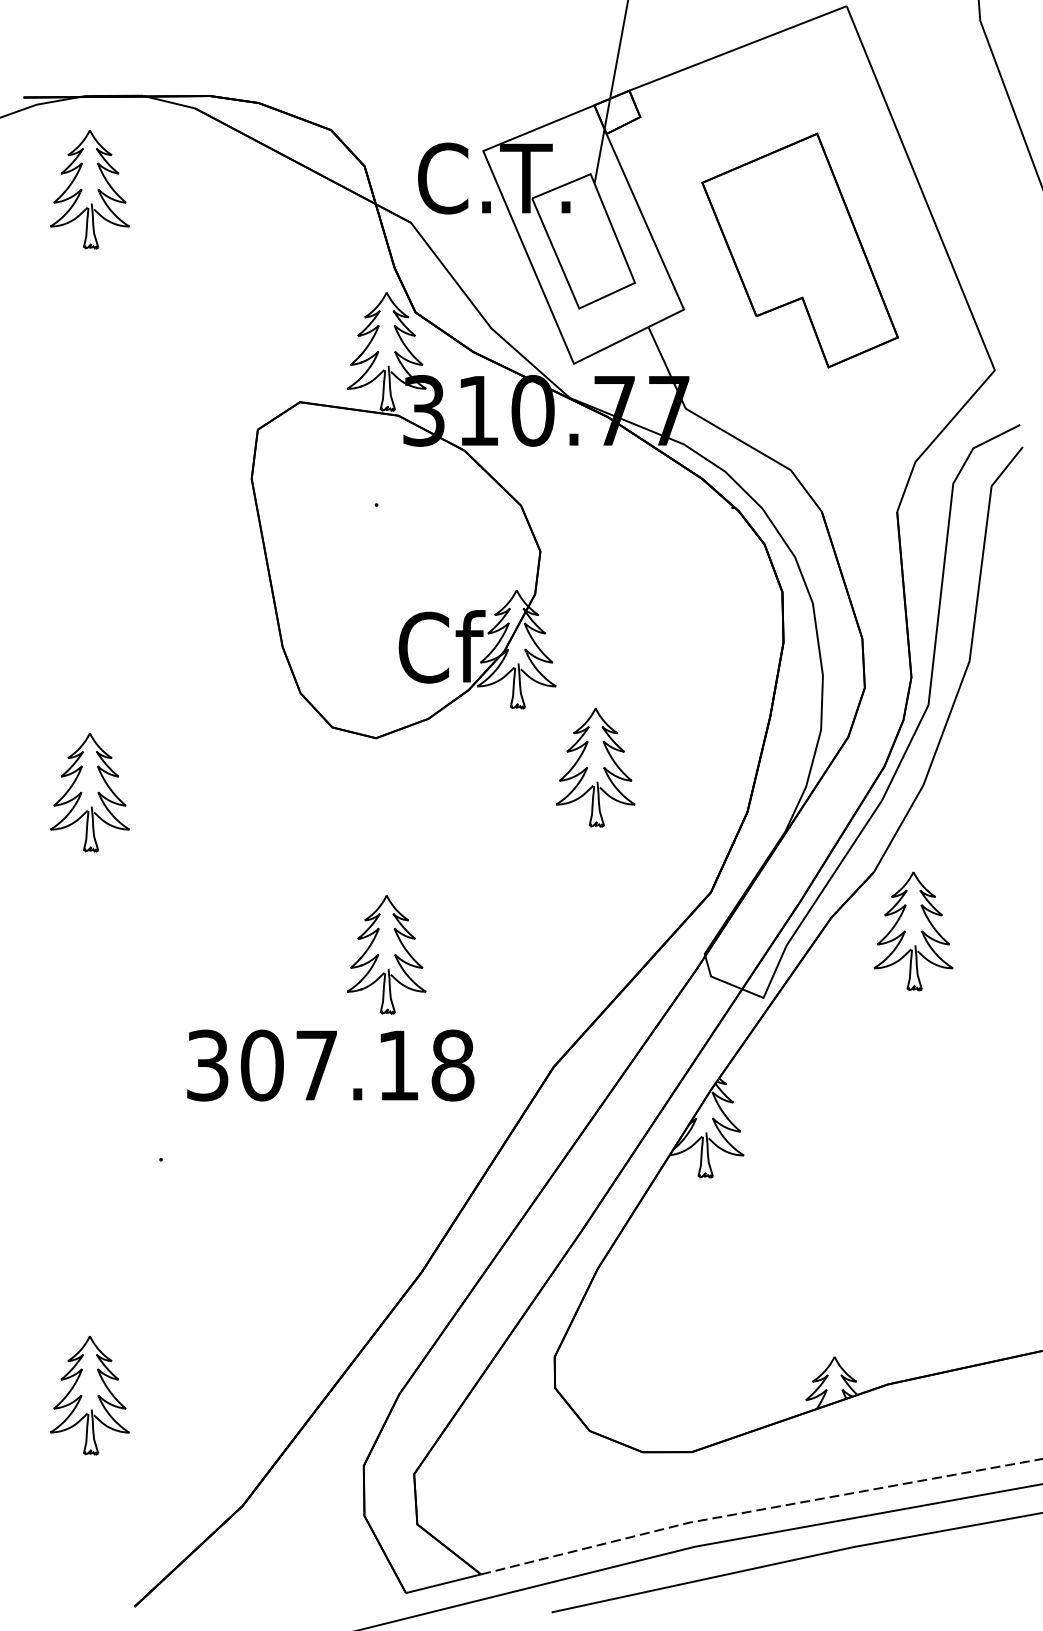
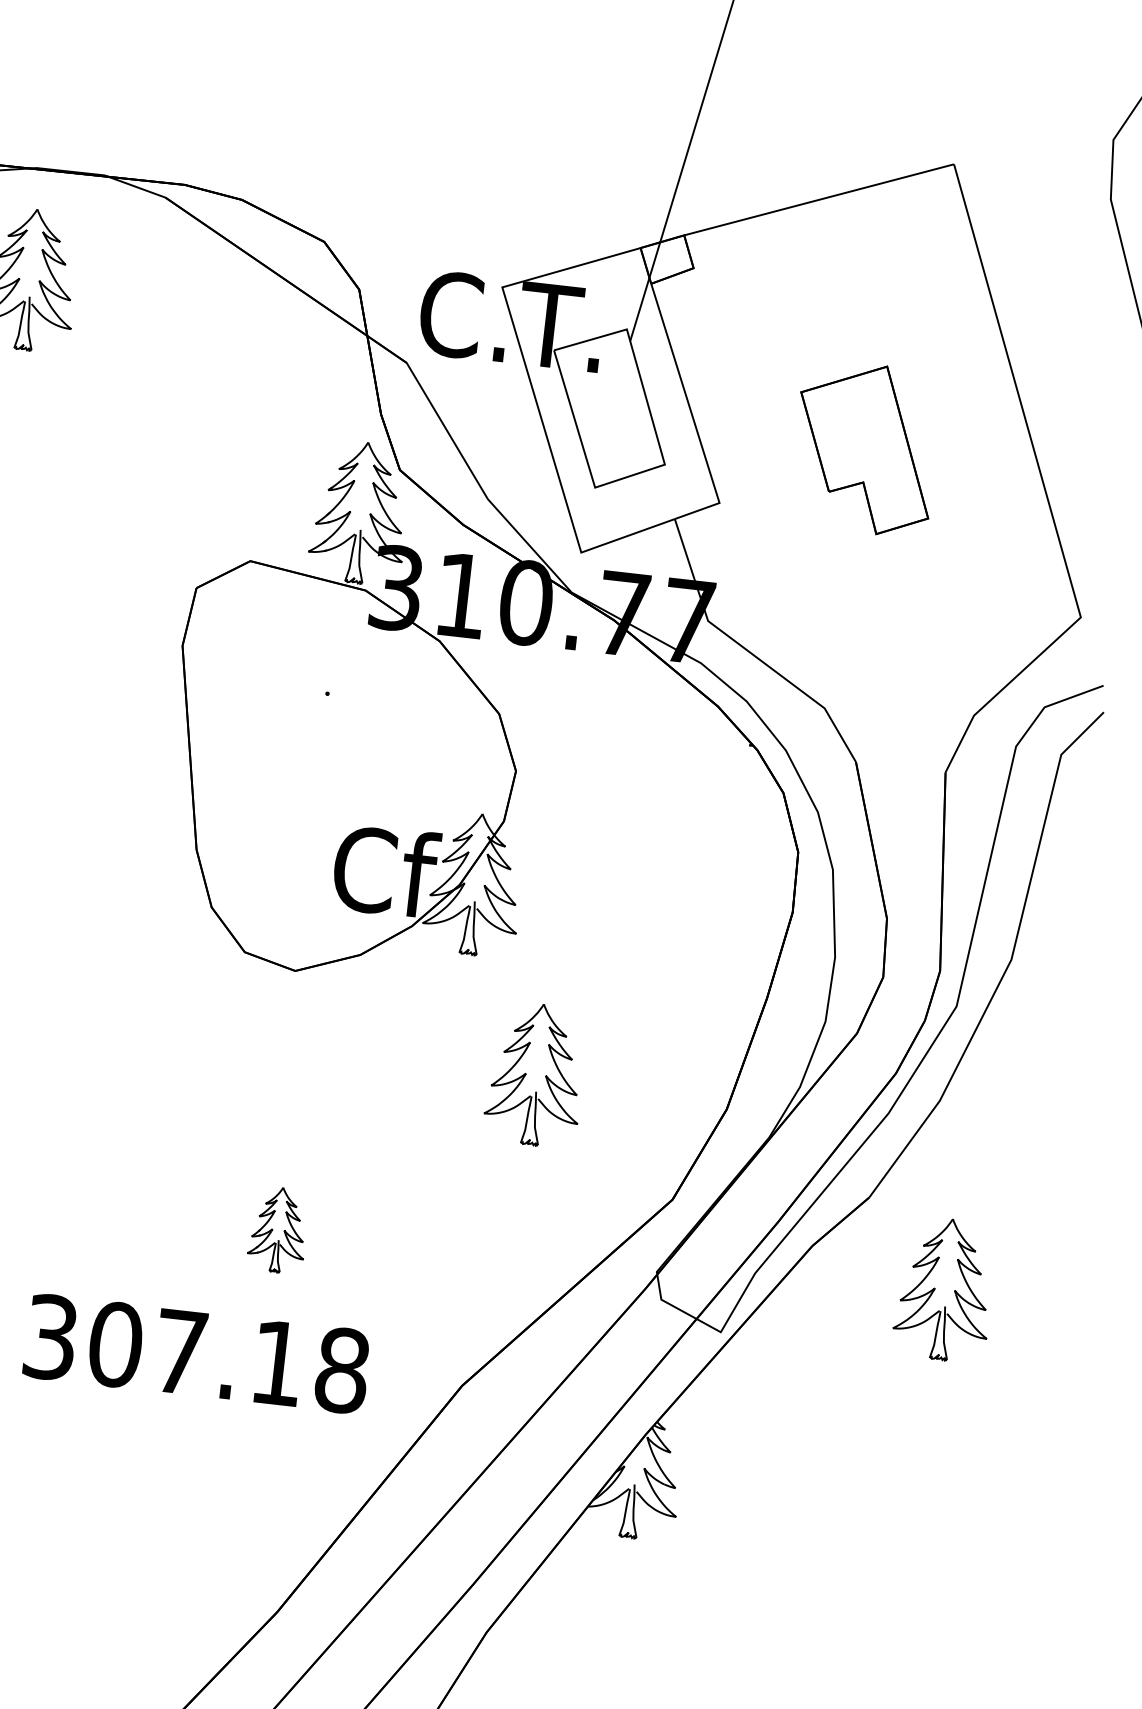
part: (799, 250) -> (864, 448), size x0.6
part: (595, 767) -> (535, 1074), moved
part: (913, 931) -> (944, 1289), moved
part: (386, 954) -> (278, 1229), size x0.6

